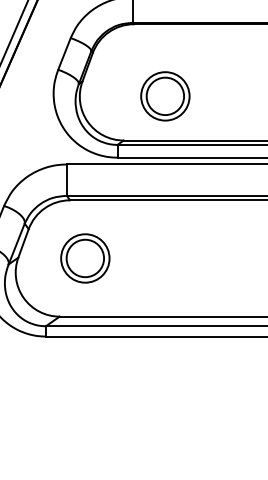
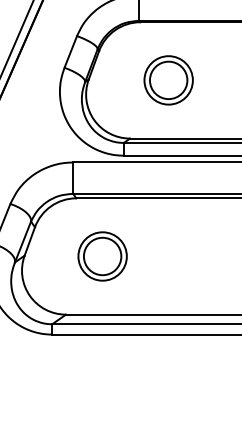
part: (165, 96) -> (168, 80), moved
part: (85, 258) -> (102, 256), moved

